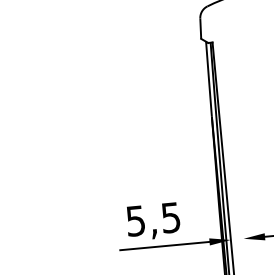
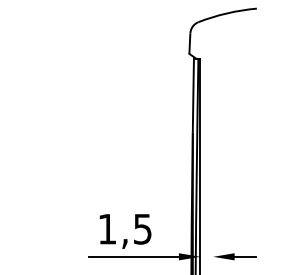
text: (135, 221) -> (107, 229), 5,5 -> 1,5

